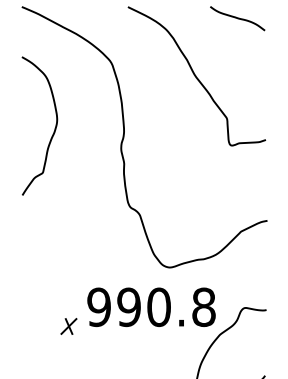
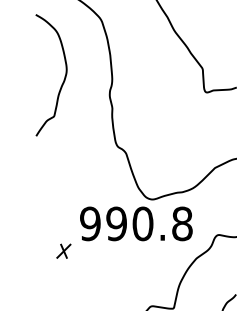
curve: (53, 131) -> (63, 80), moved
text: (151, 306) -> (136, 223), moved

